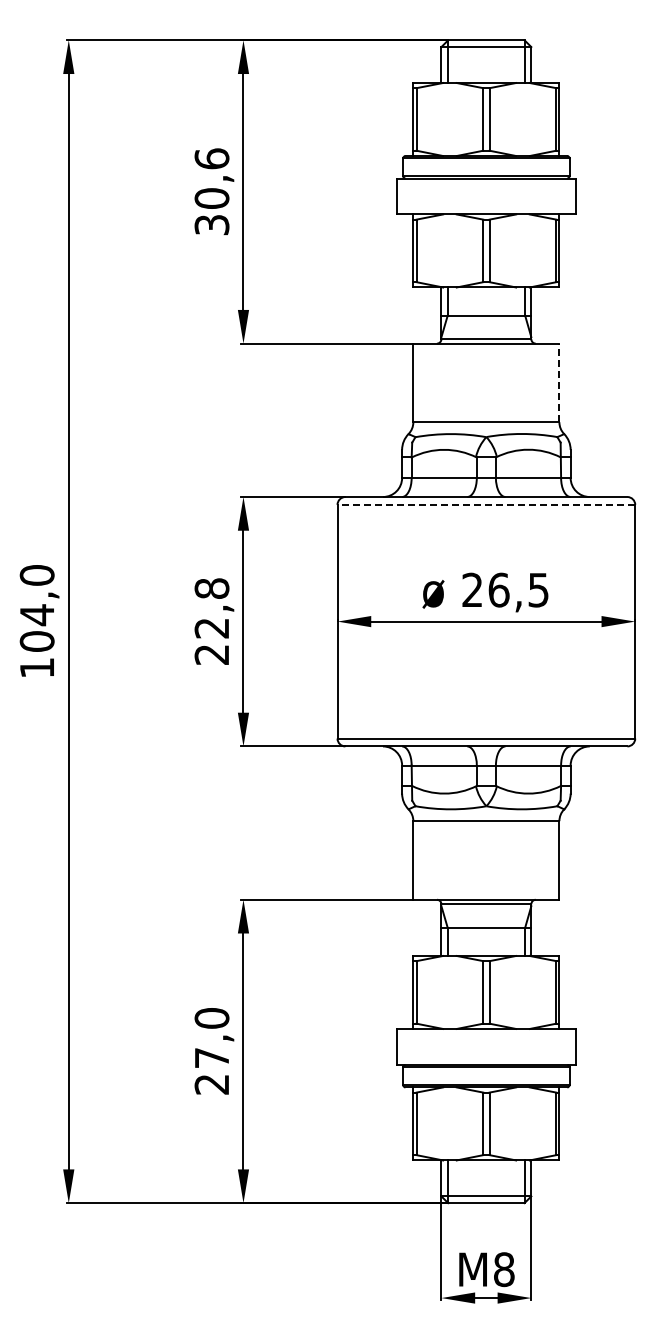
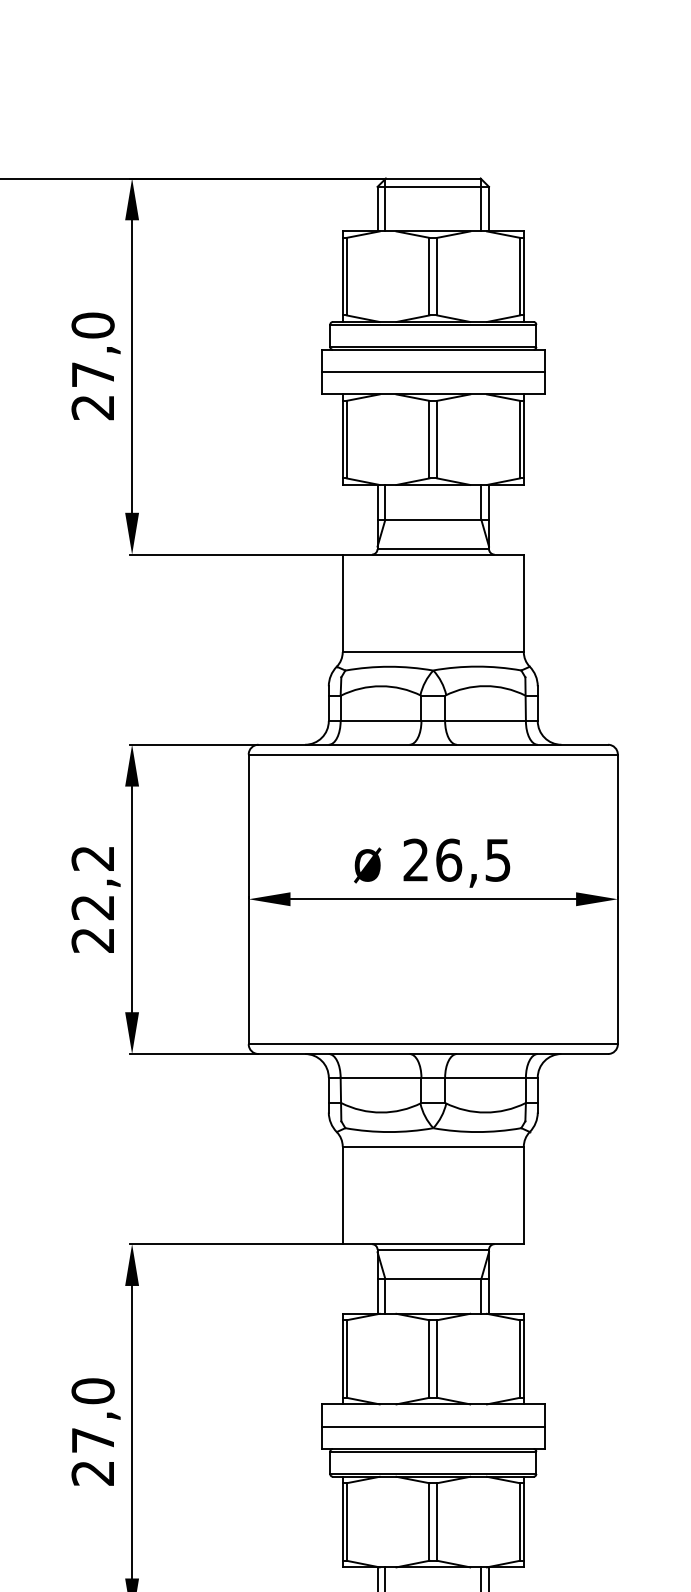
text: (211, 191) -> (92, 365), 30,6 -> 27,0
line: (486, 196) -> (433, 372), added
line: (559, 382) -> (523, 602), dashed -> solid
line: (486, 504) -> (433, 754), dashed -> solid
text: (211, 588) -> (92, 858), 22,8 -> 22,2
line: (486, 1046) -> (433, 1426), added

